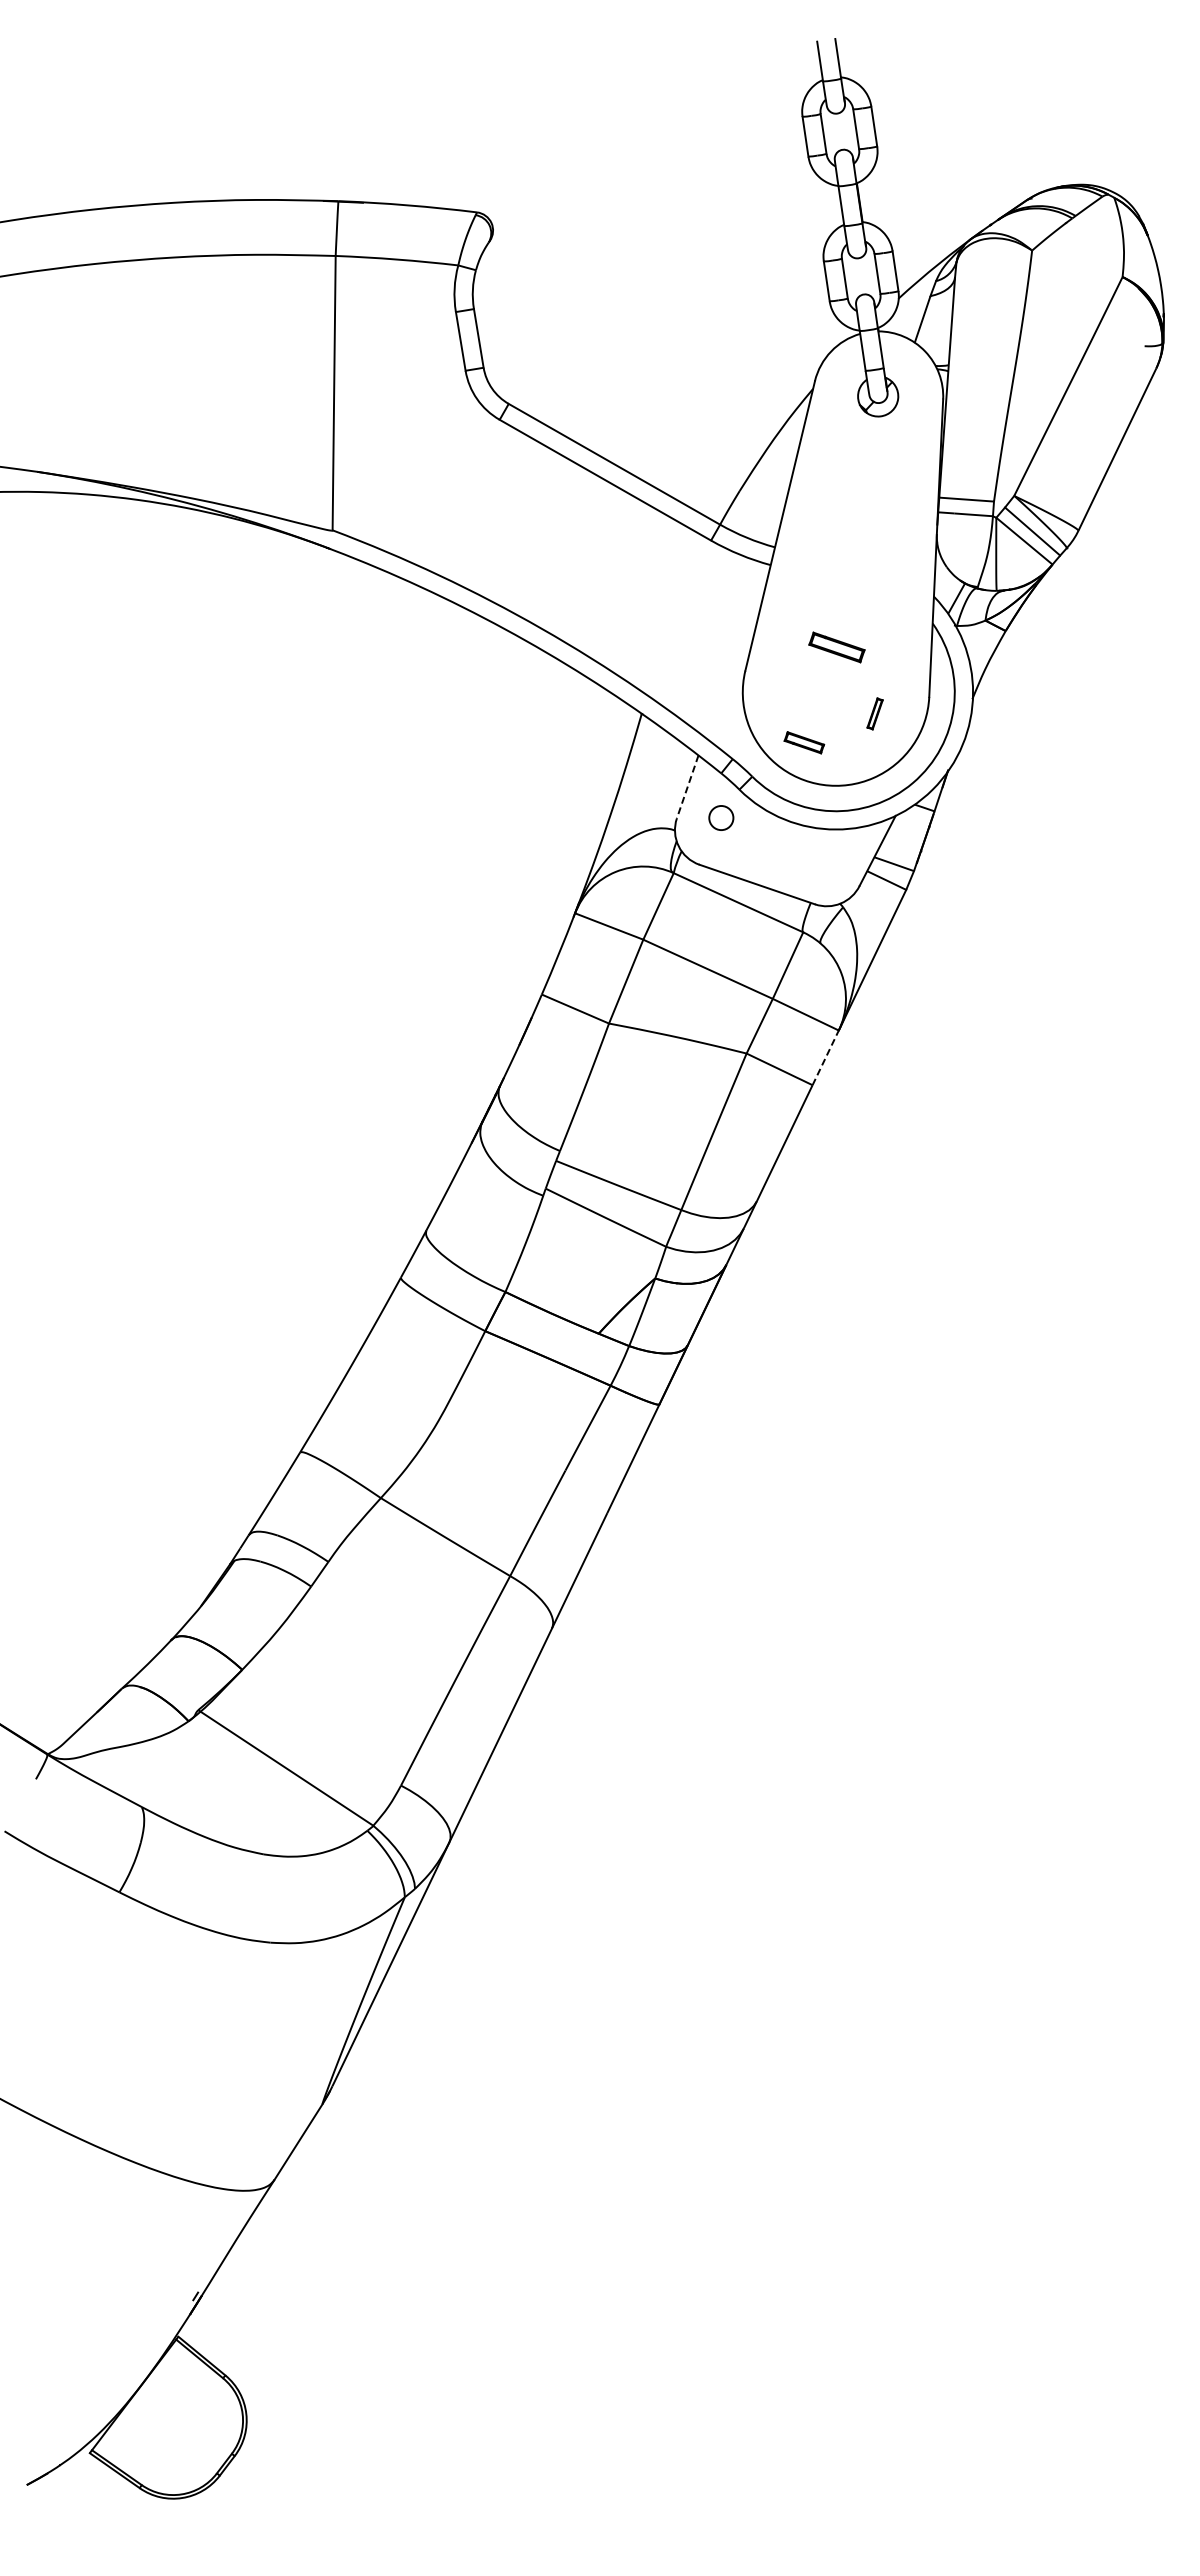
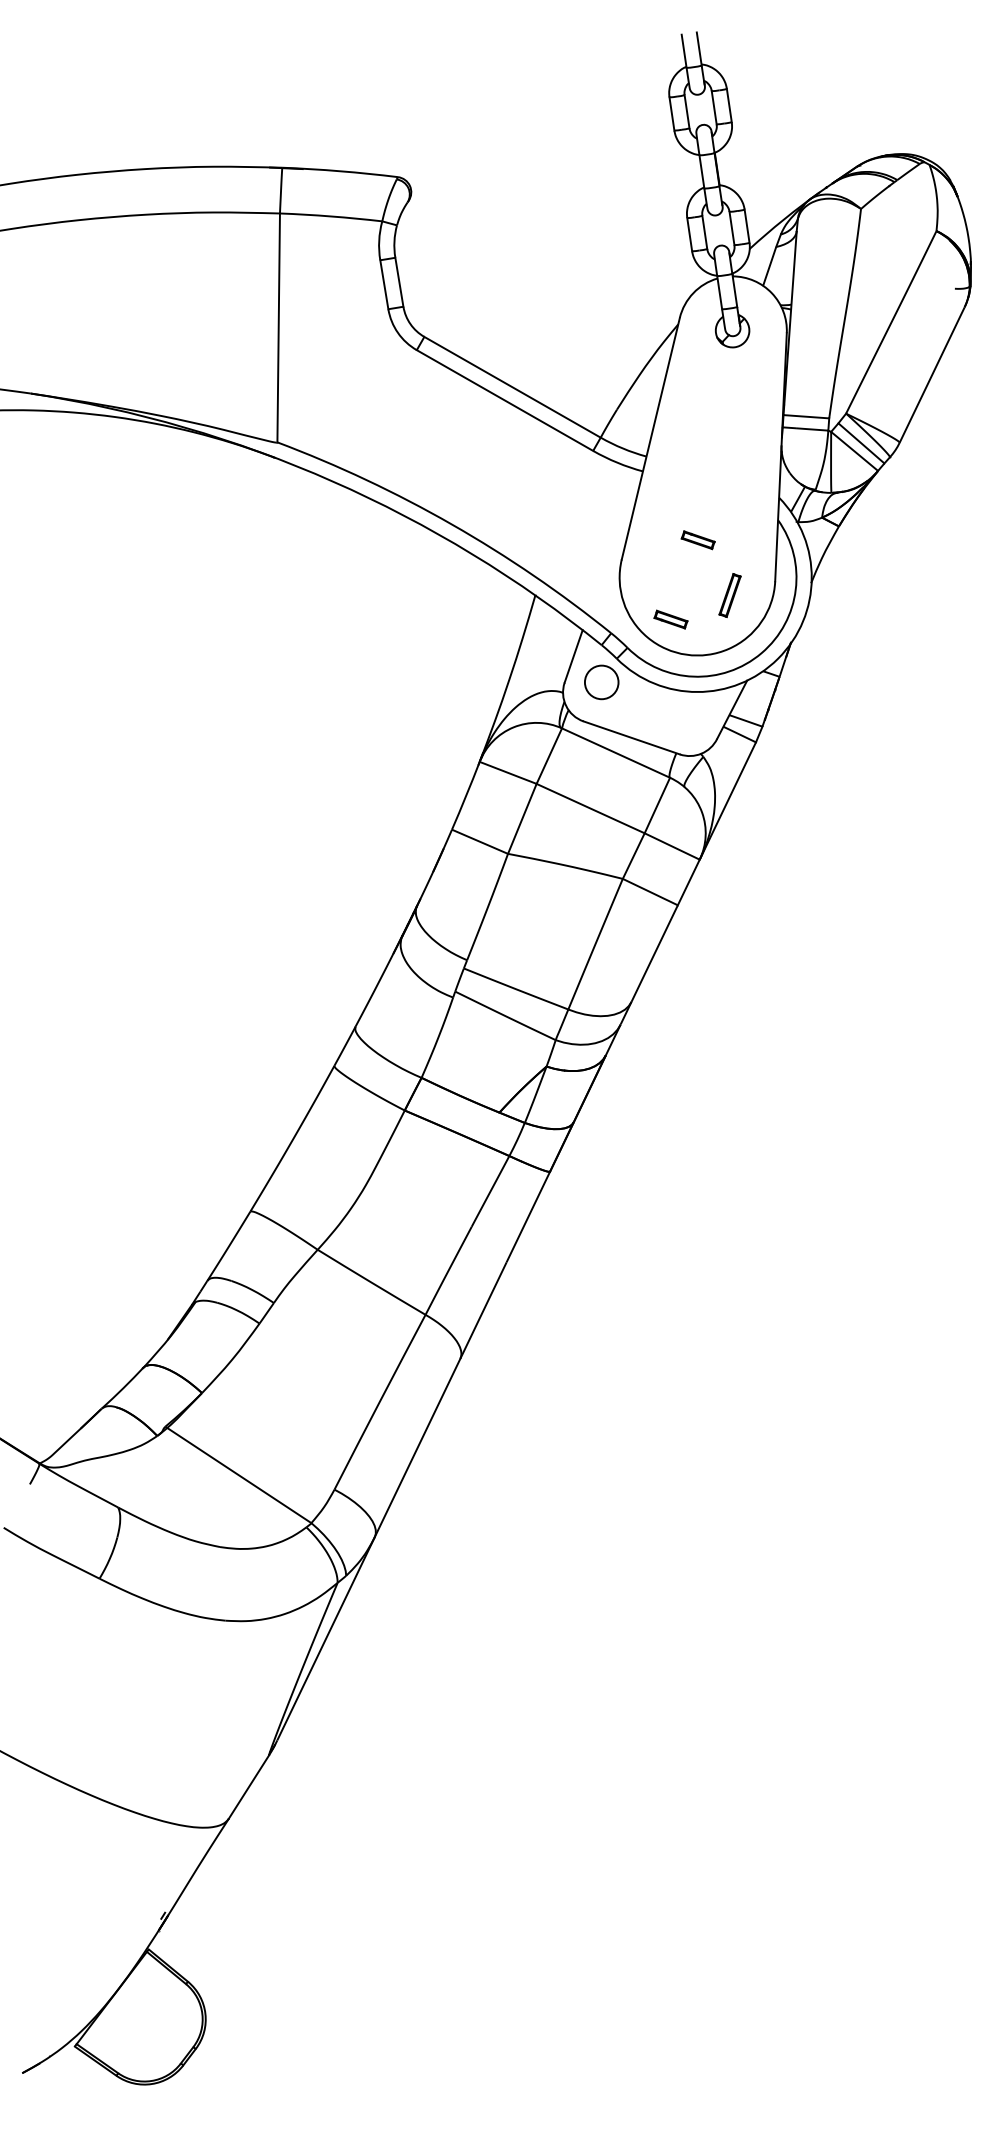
part: (836, 647) -> (697, 540), size x0.71
part: (874, 713) -> (729, 595), size x1.67
line: (687, 787) -> (573, 656), dashed -> solid
circle: (721, 817) -> (601, 681), size x1.67
line: (825, 1057) -> (688, 882), dashed -> solid

